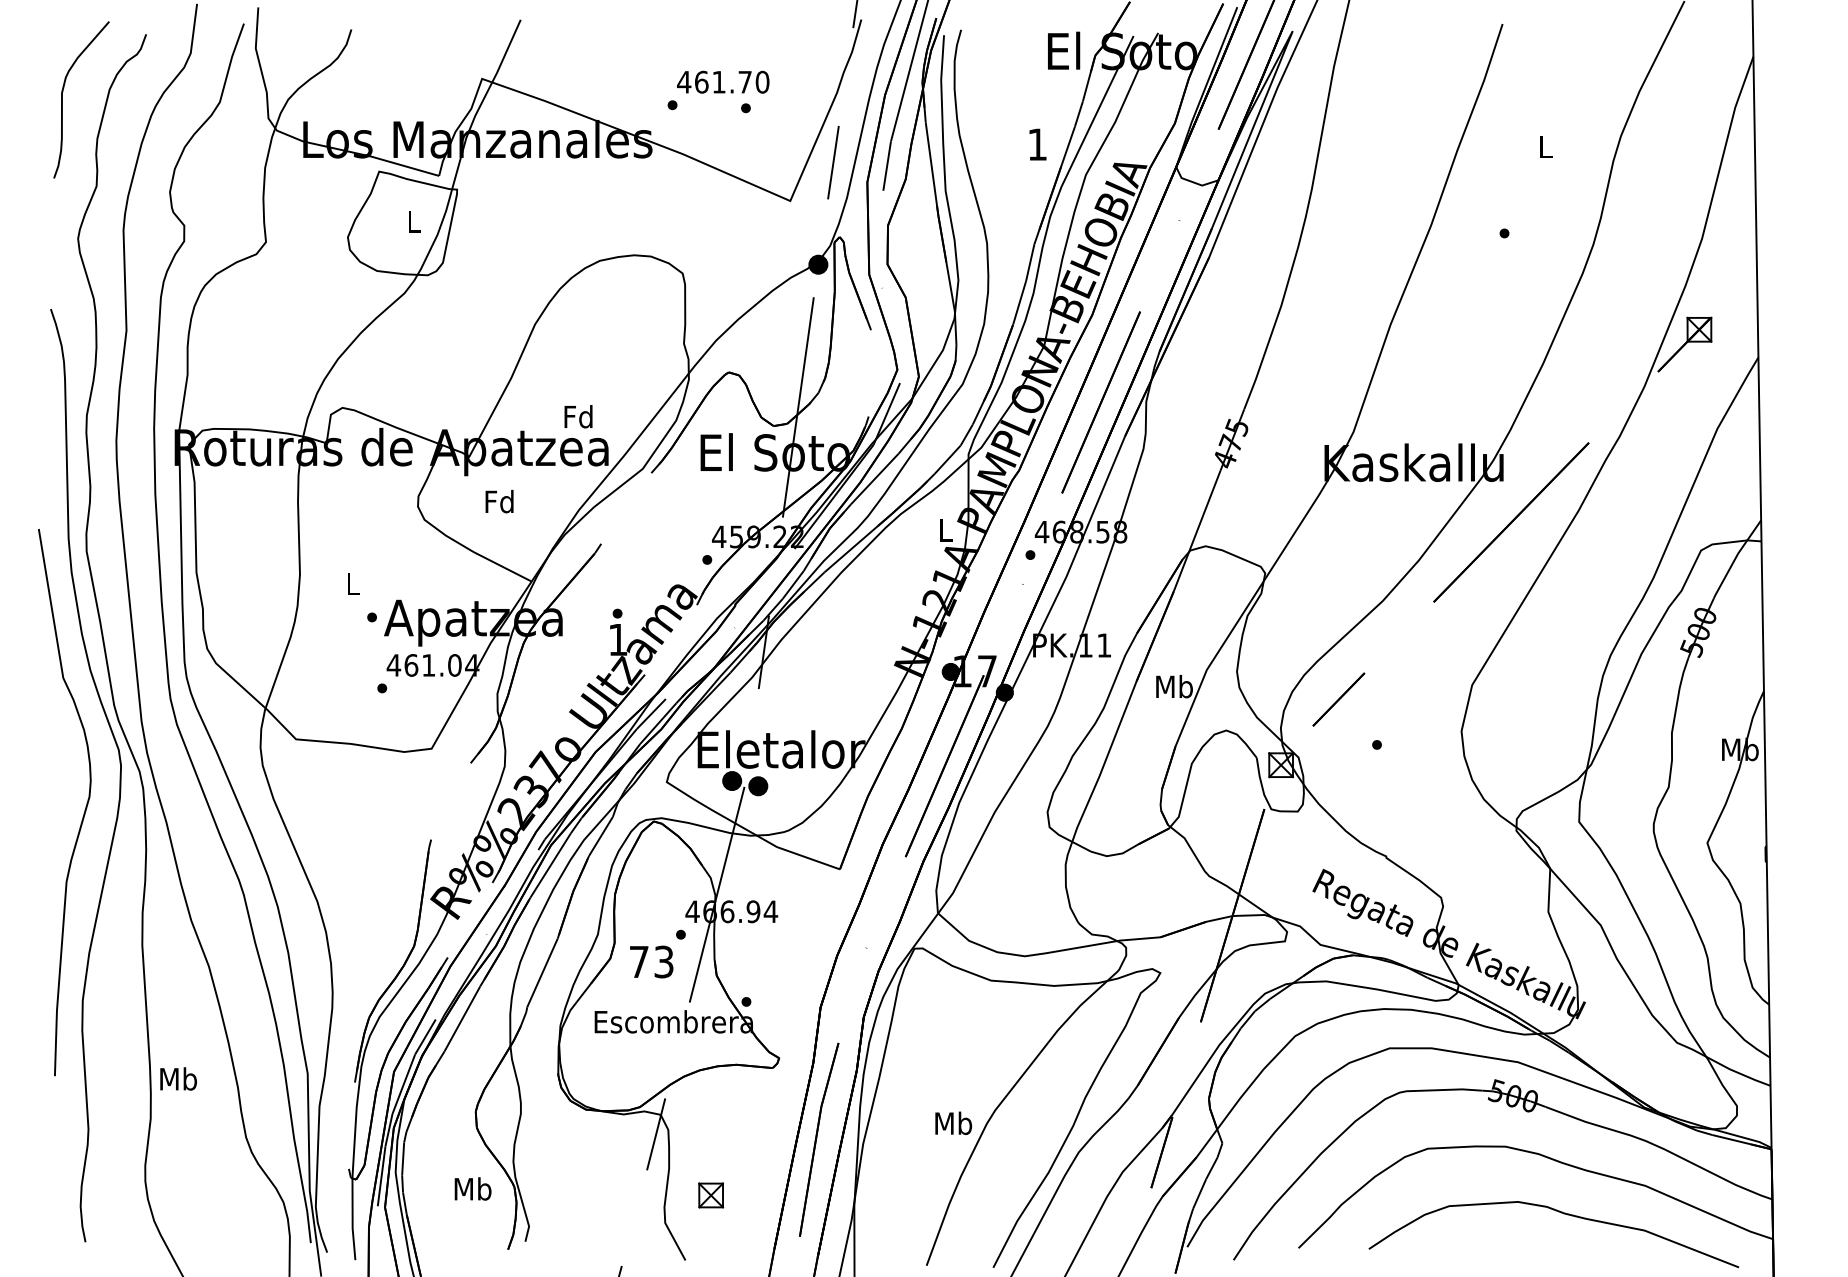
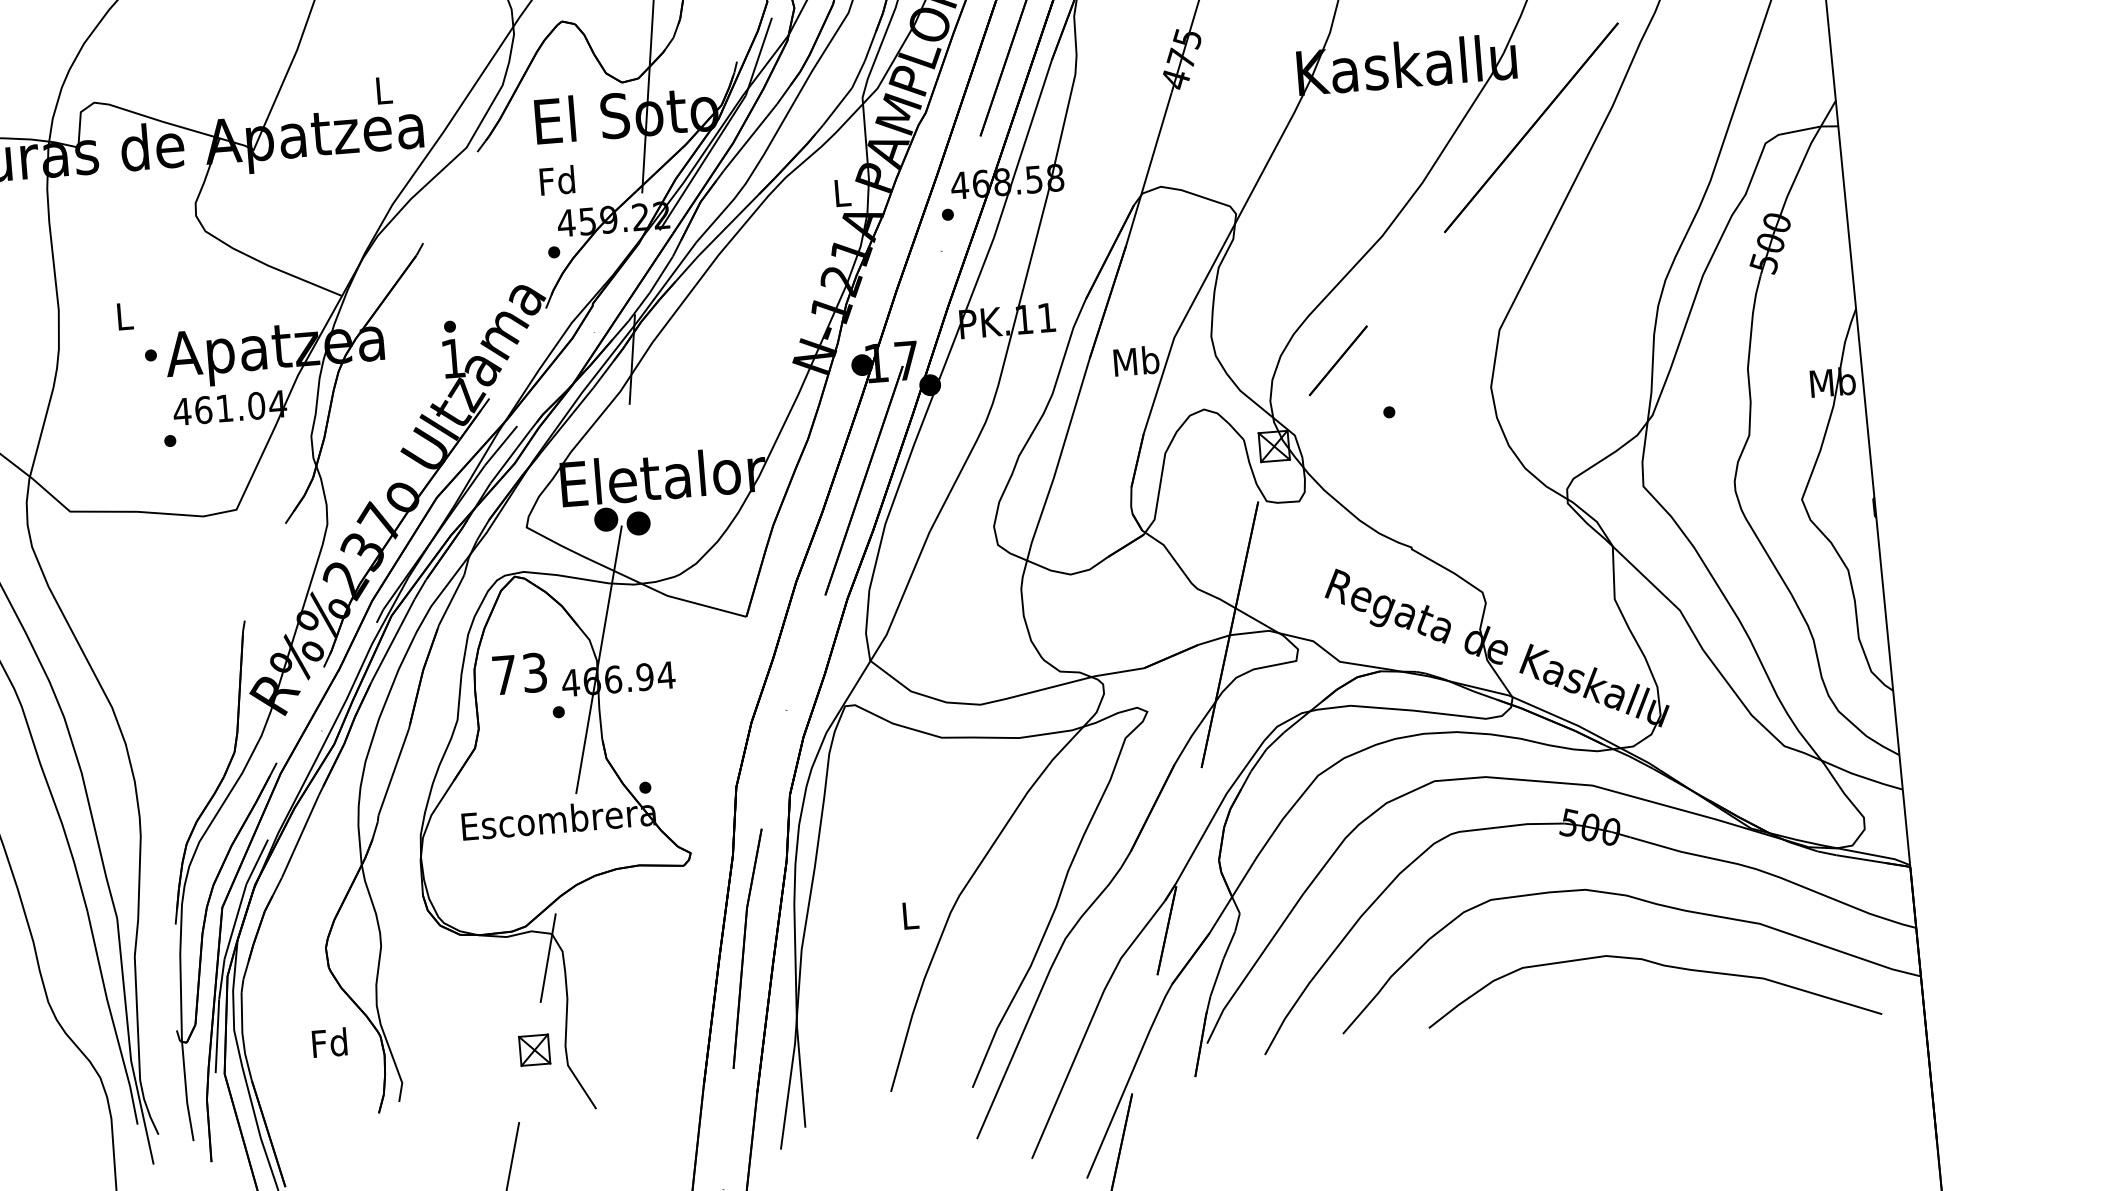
text: (578, 416) -> (382, 90), Fd -> L
text: (499, 501) -> (557, 180), moved
text: (651, 961) -> (519, 673), moved
text: (953, 1122) -> (909, 914), Mb -> L
text: (472, 1188) -> (329, 1042), Mb -> Fd
part: (711, 1195) -> (535, 1050), moved

